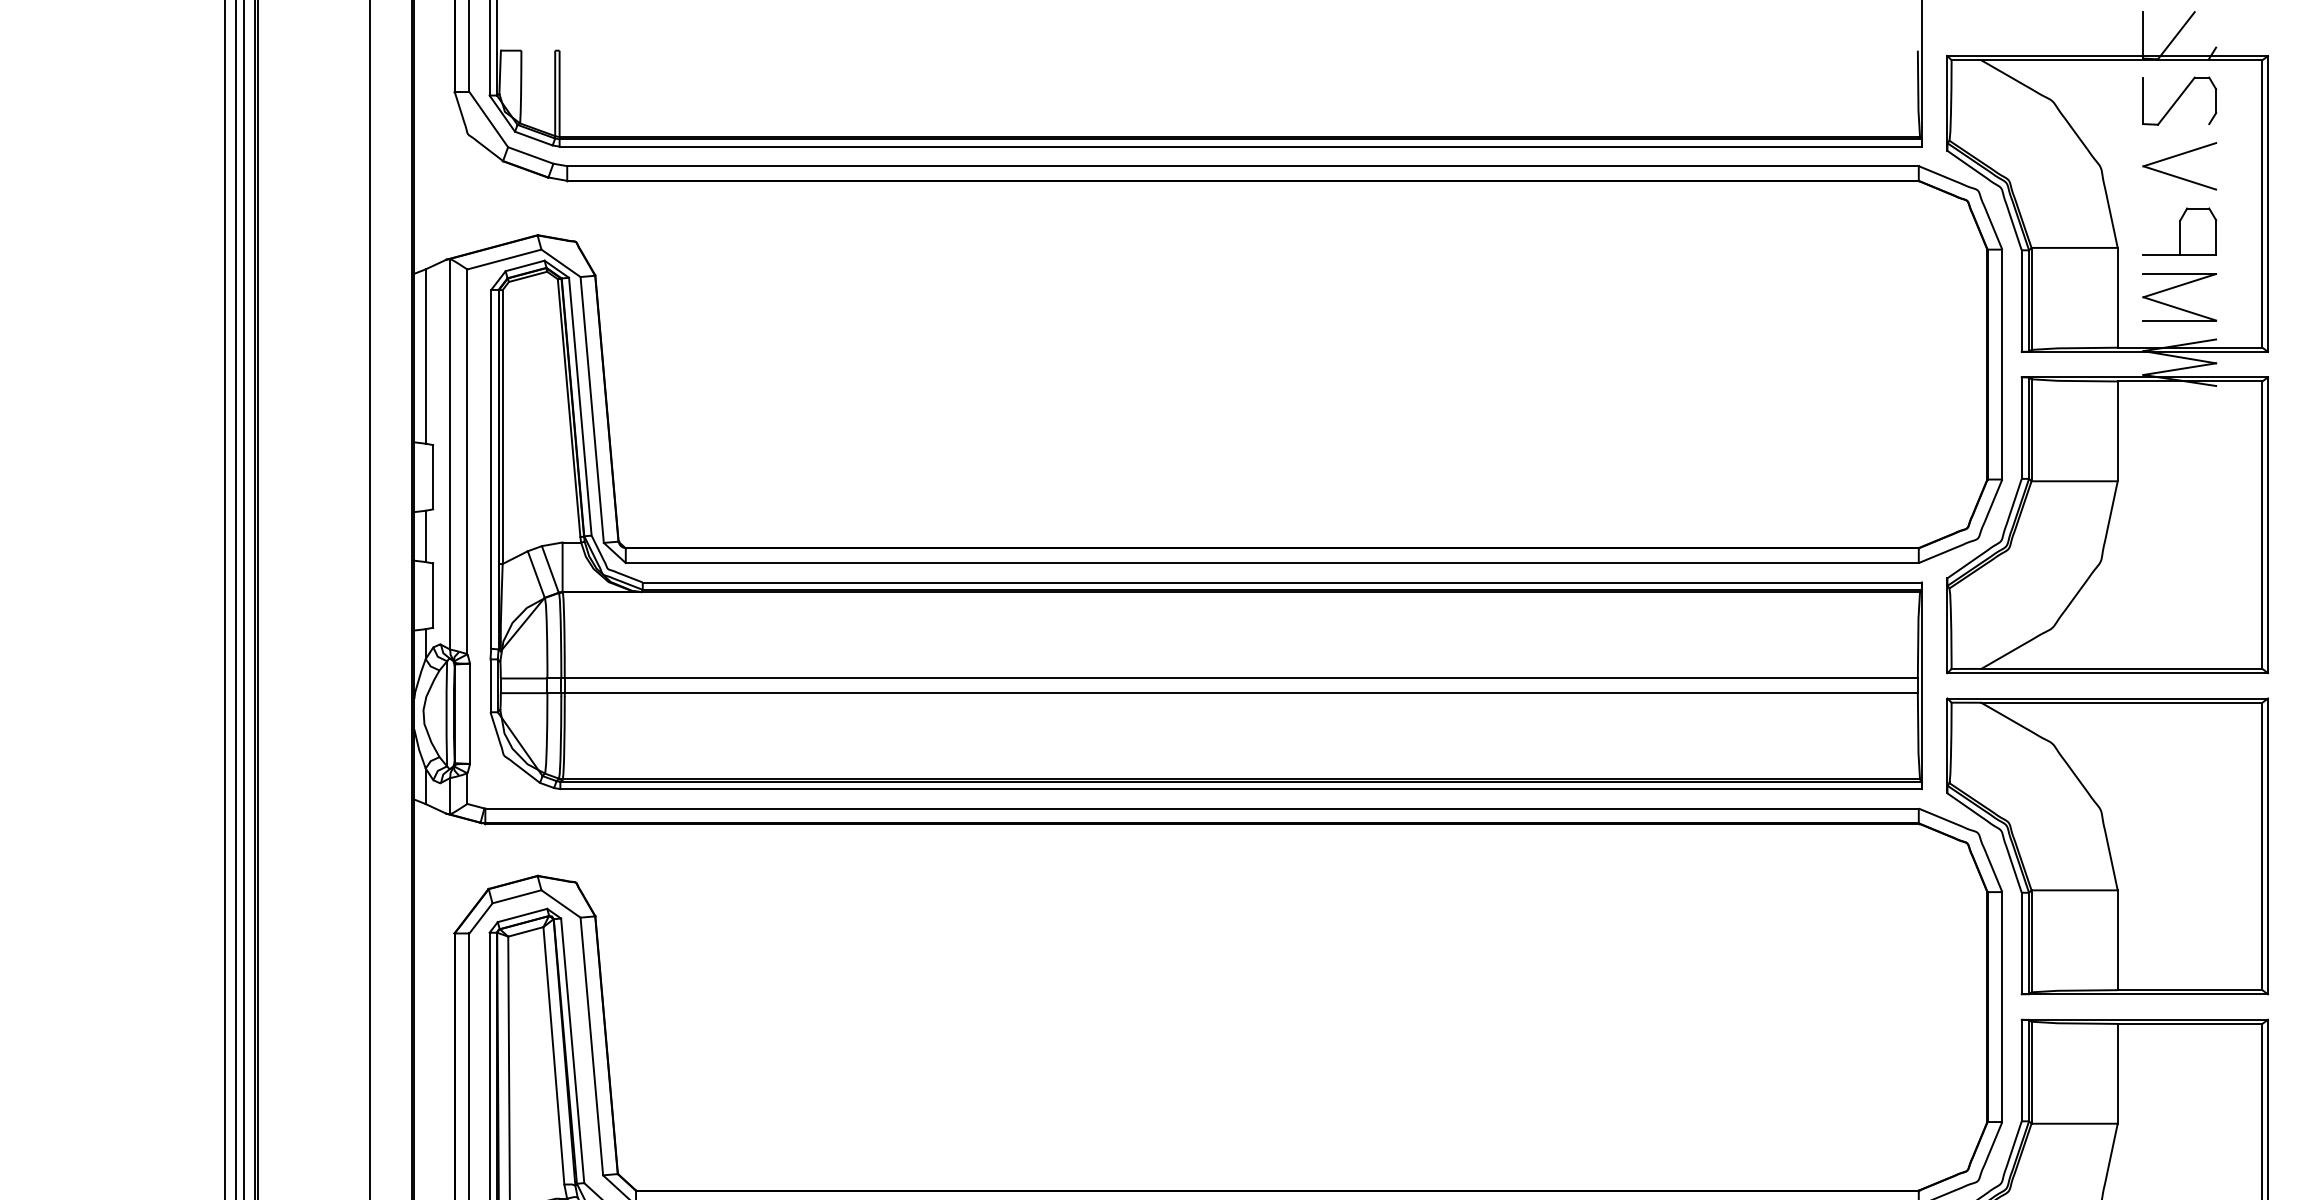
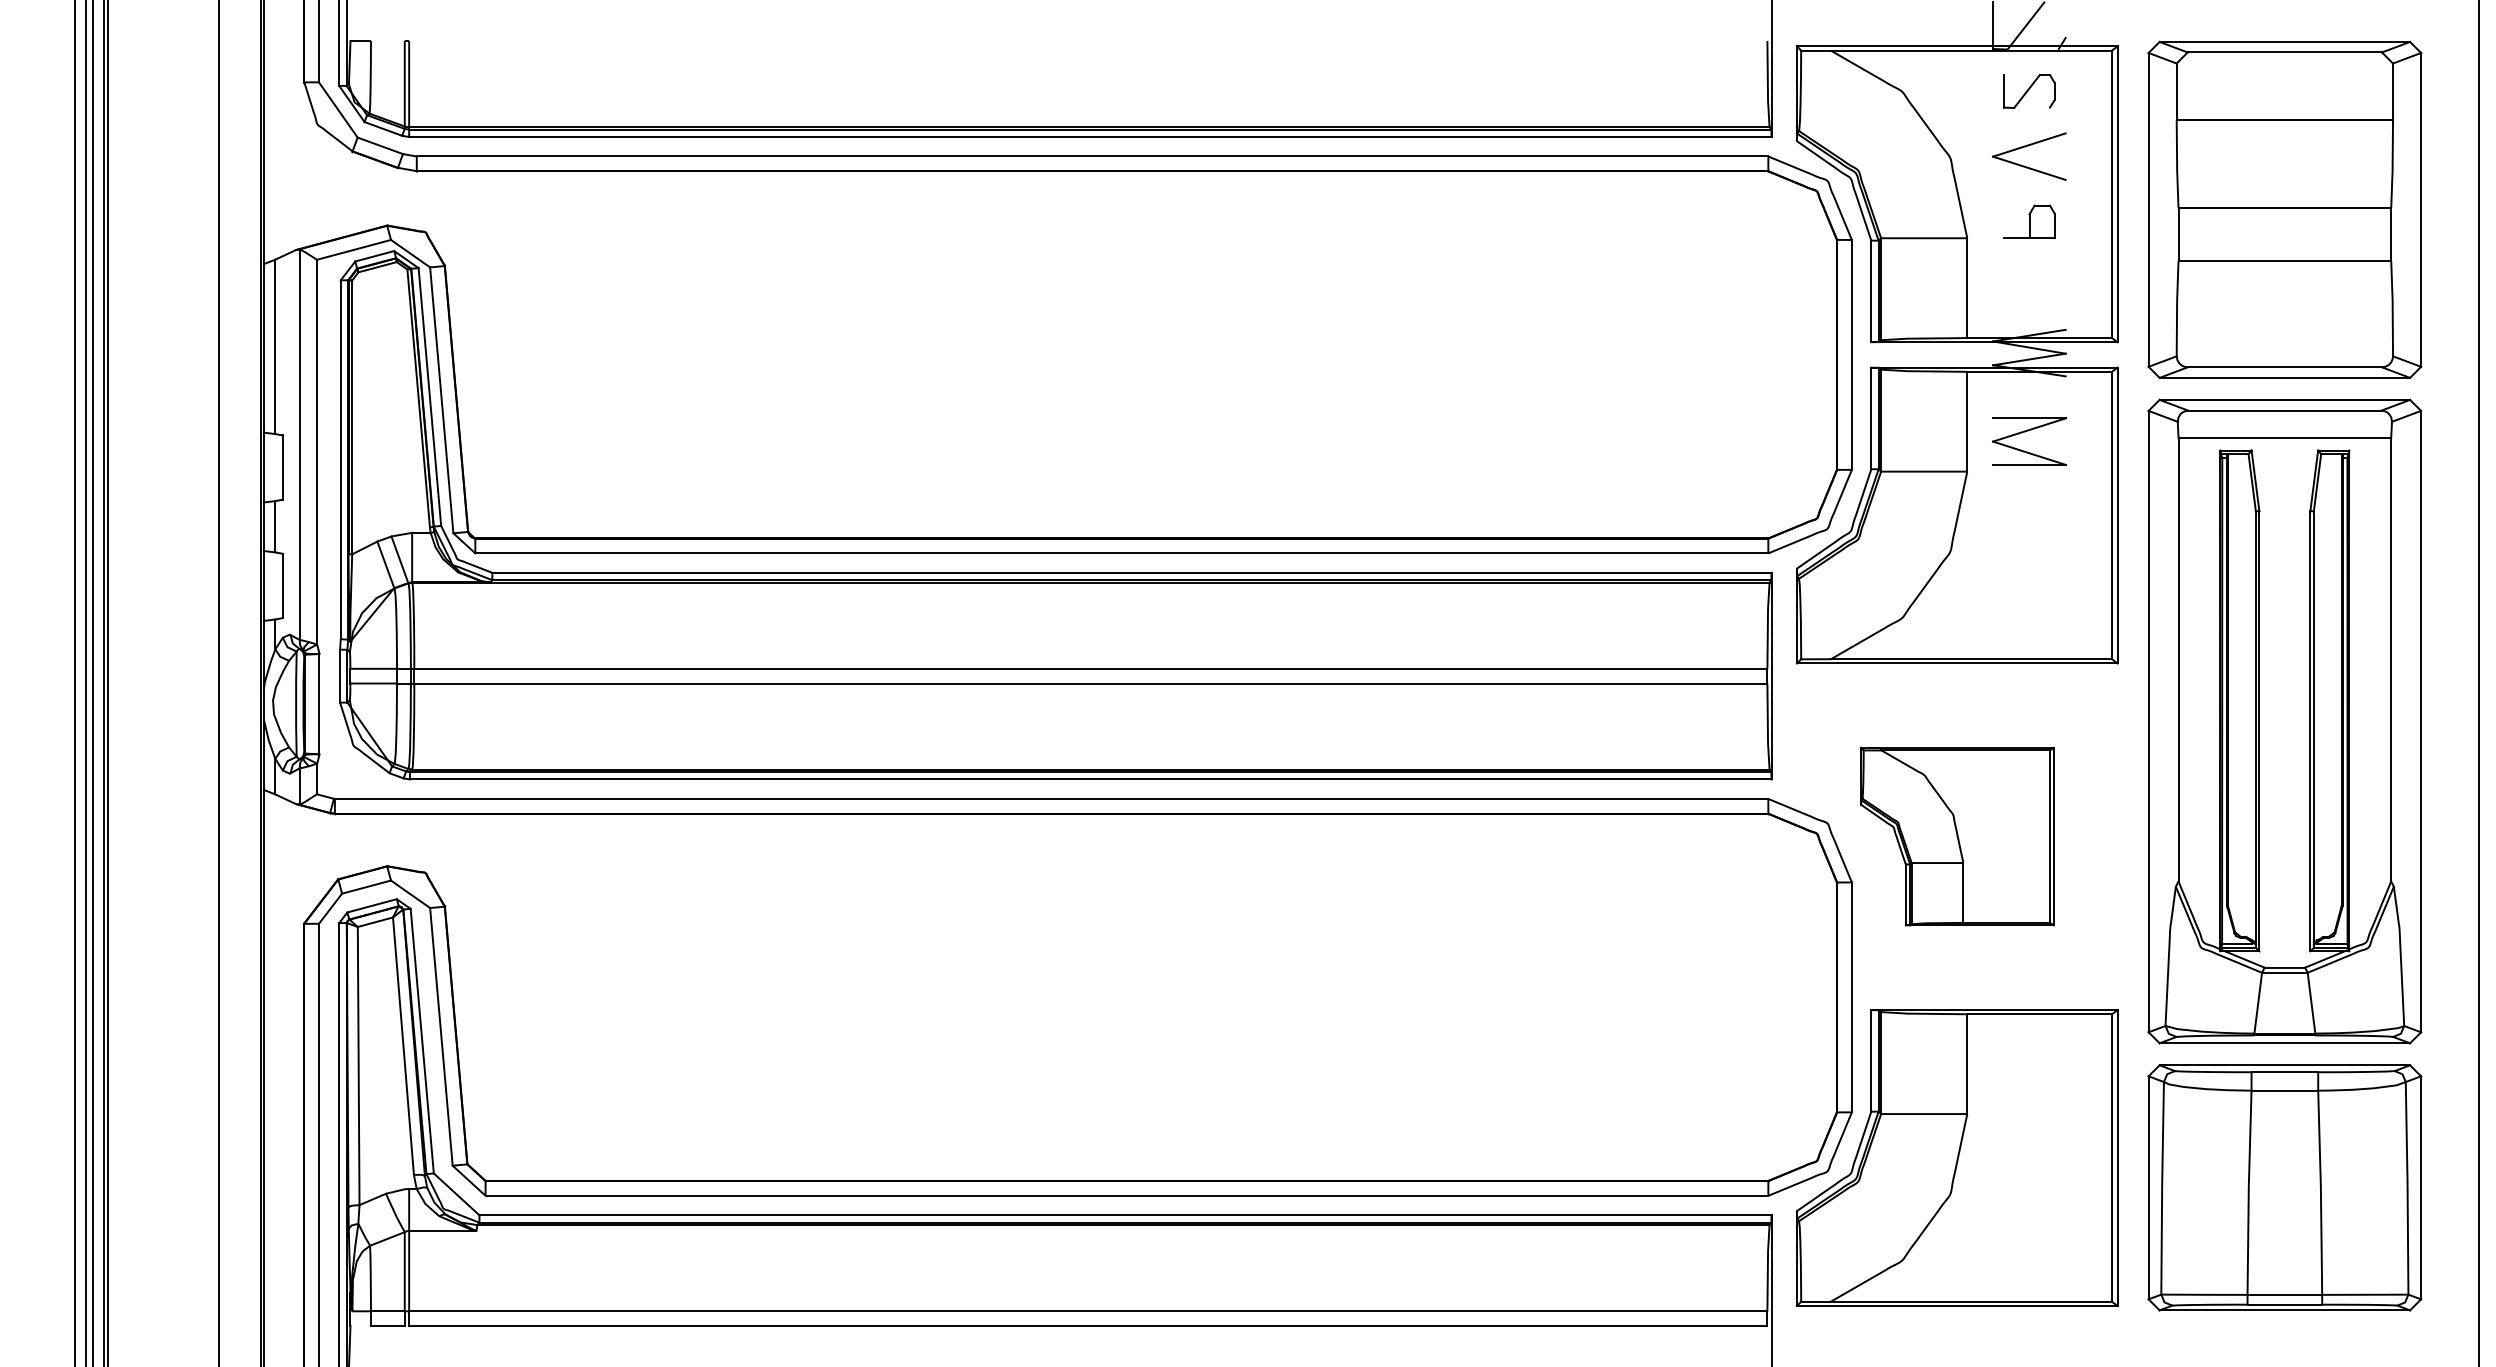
part: (2179, 101) -> (2029, 91), size x0.7
part: (2179, 231) -> (2029, 221), size x0.7
part: (2175, 288) -> (2025, 432), moved
part: (2107, 846) -> (1957, 836), size x0.6

